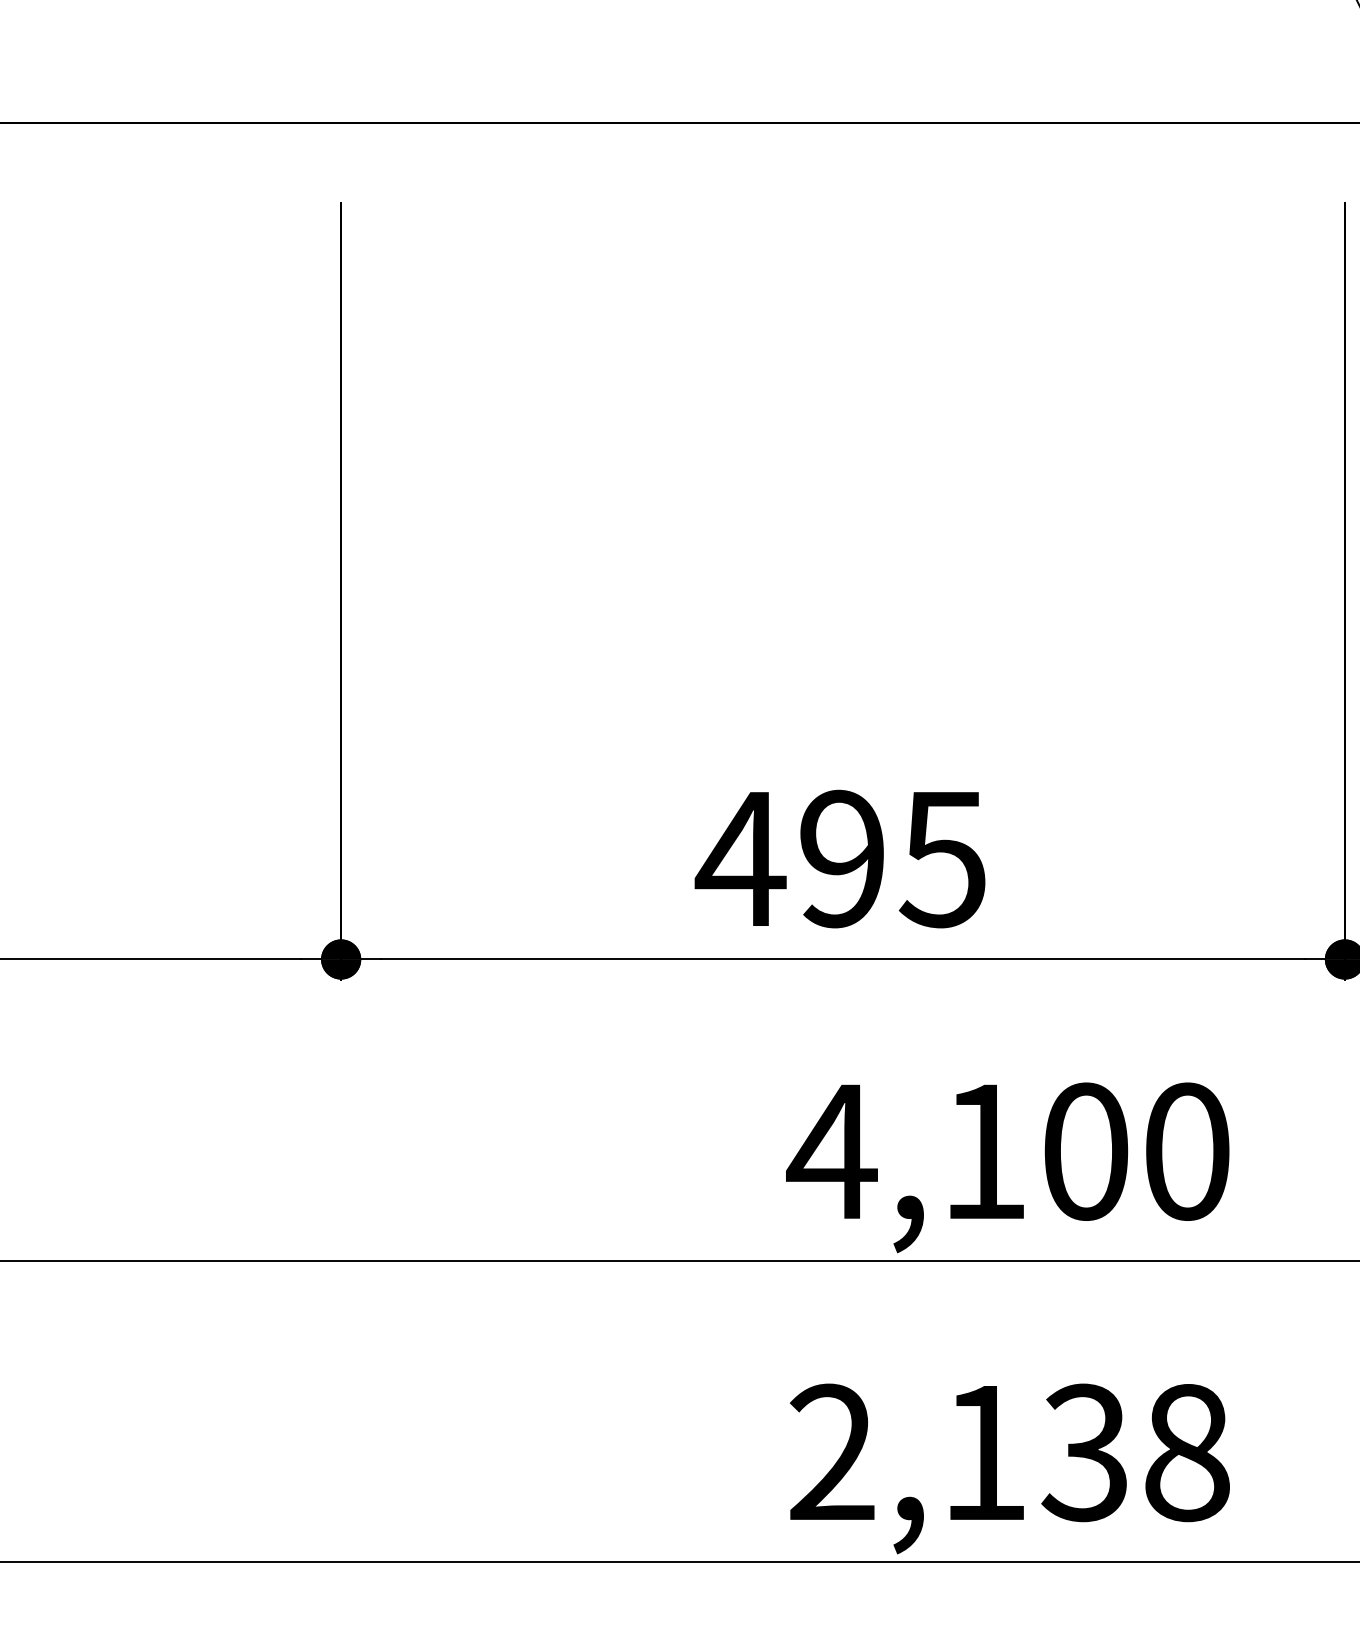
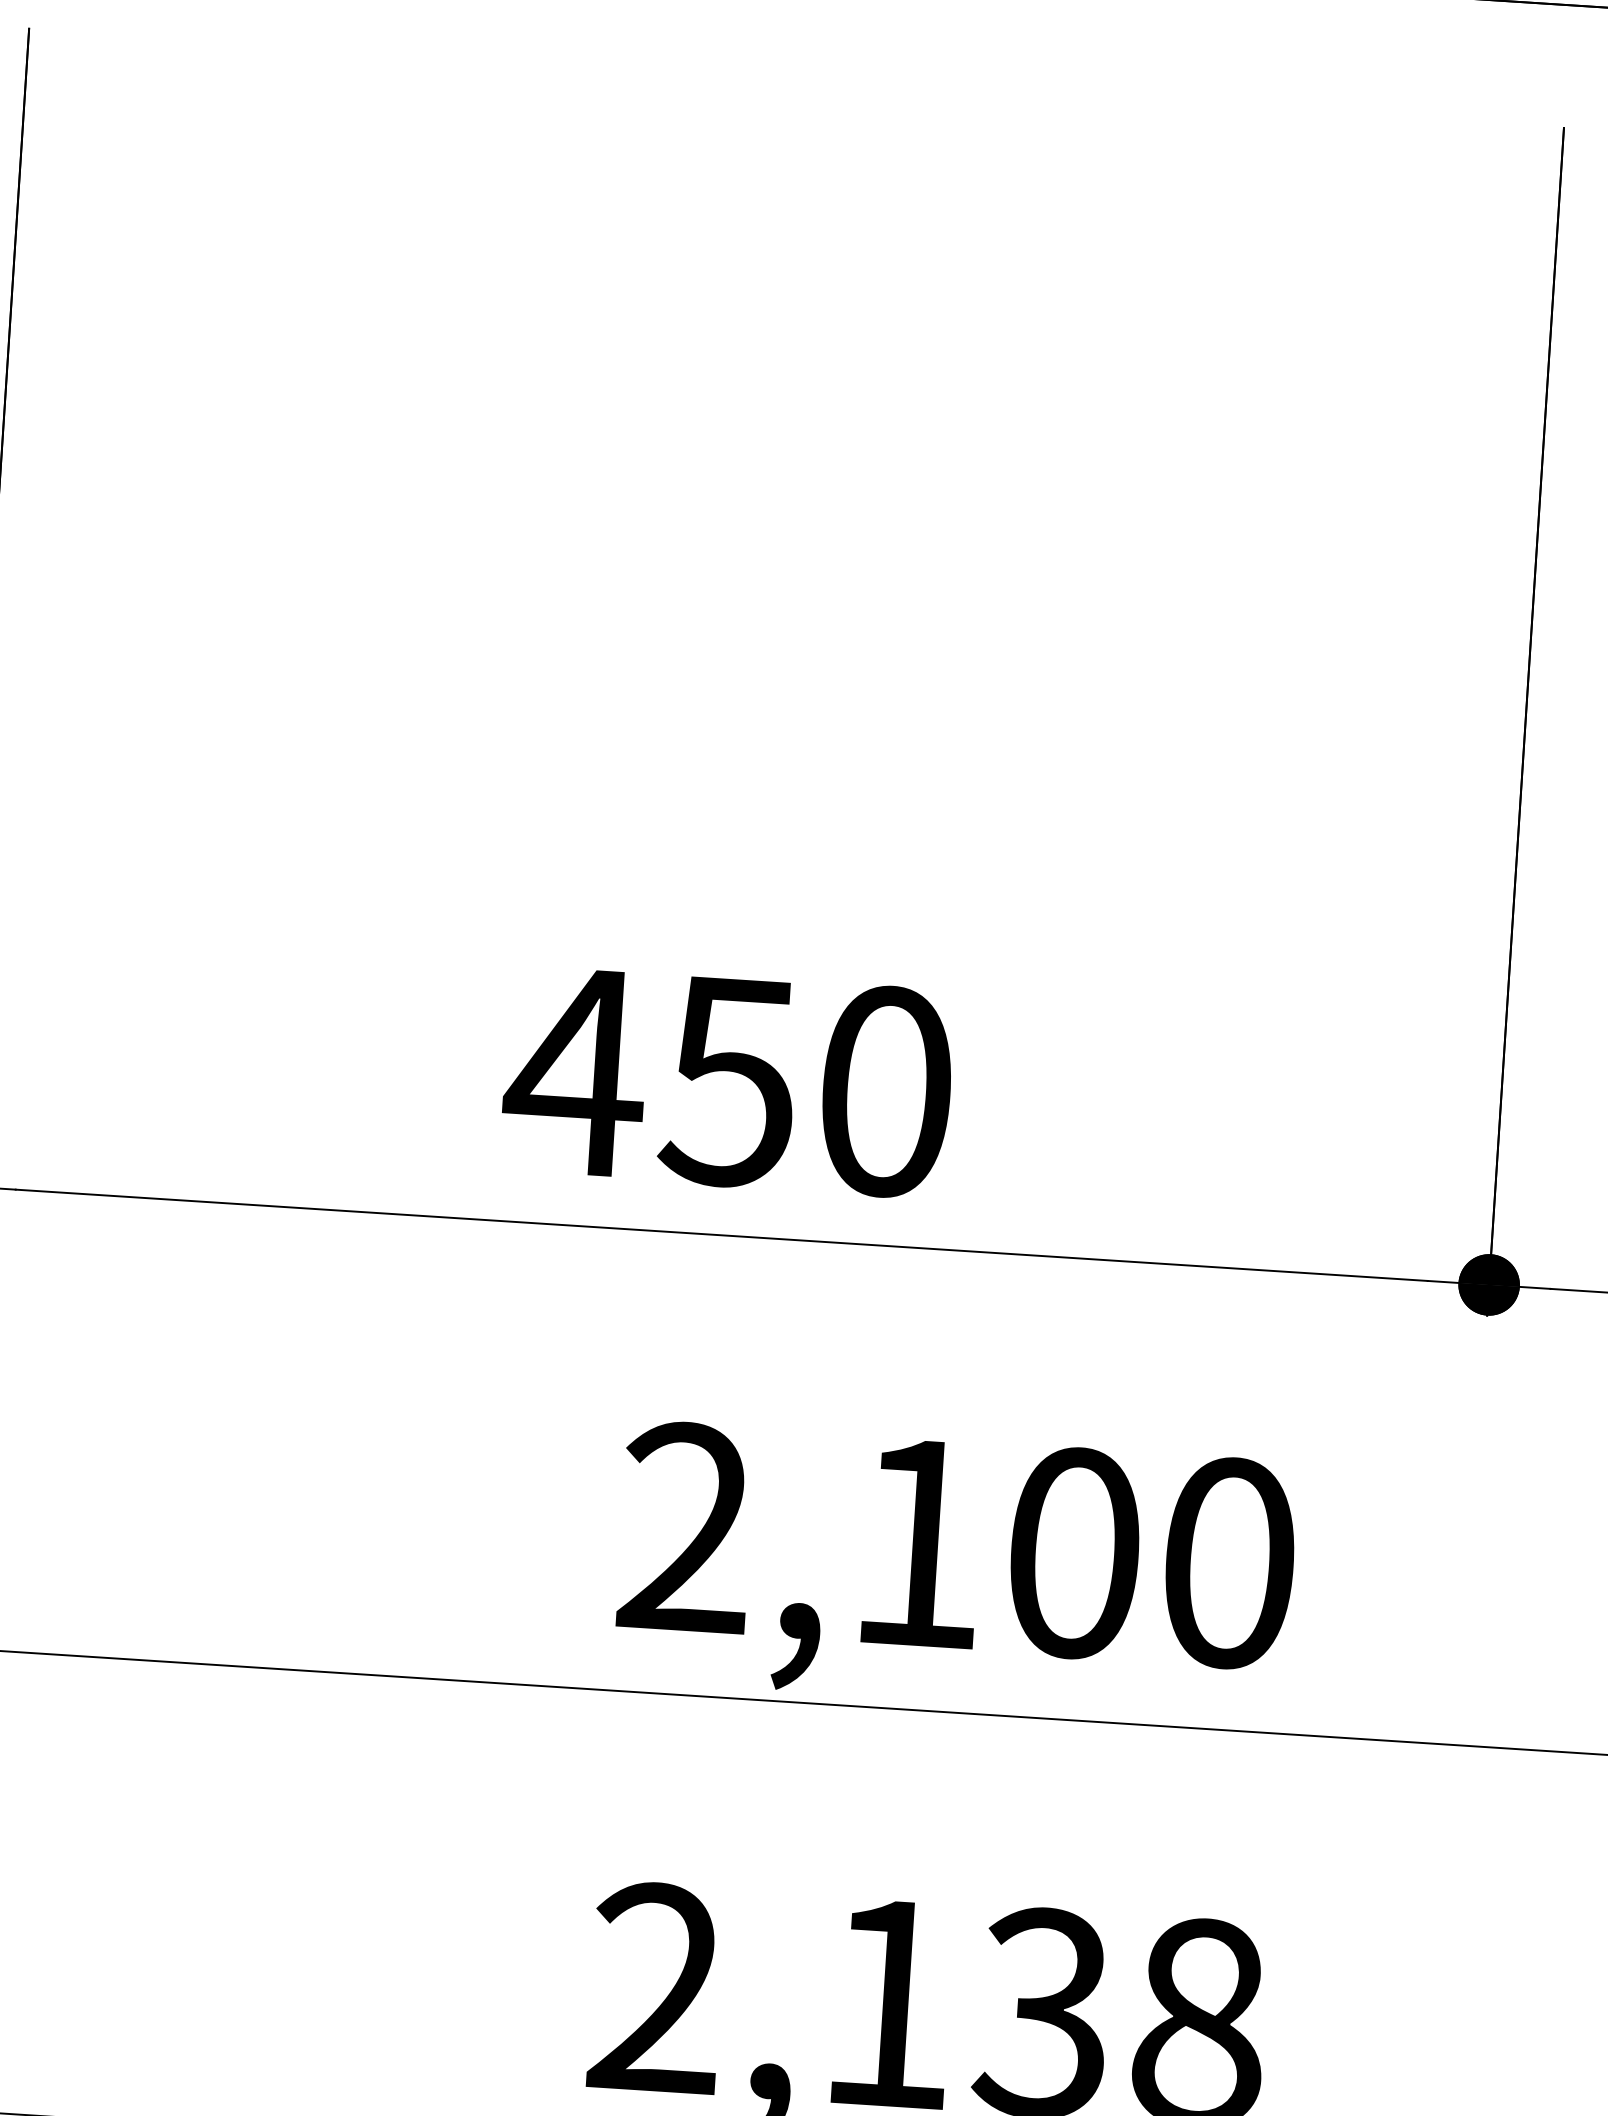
text: (891, 858) -> (805, 1085), 495 -> 450
text: (831, 1150) -> (685, 1526), 4,100 -> 2,100

